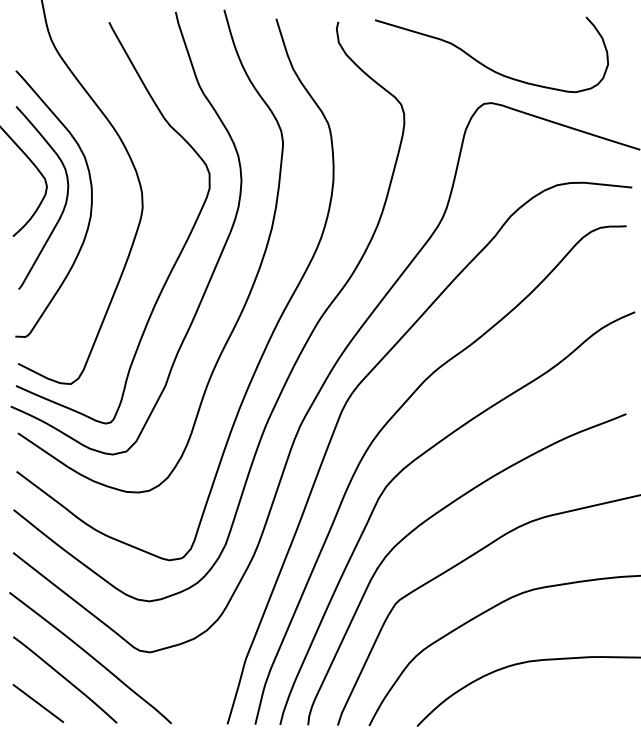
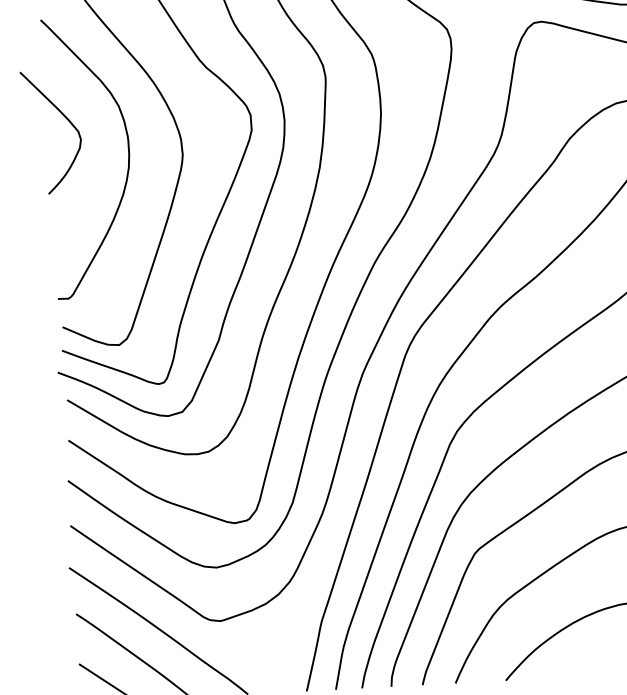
curve: (65, 199) -> (101, 151), removed

